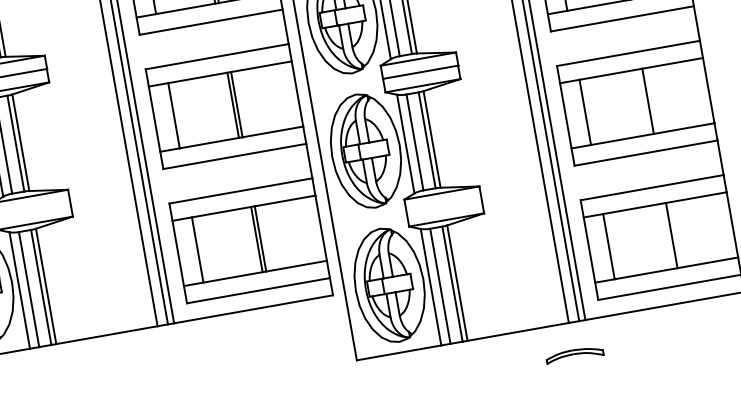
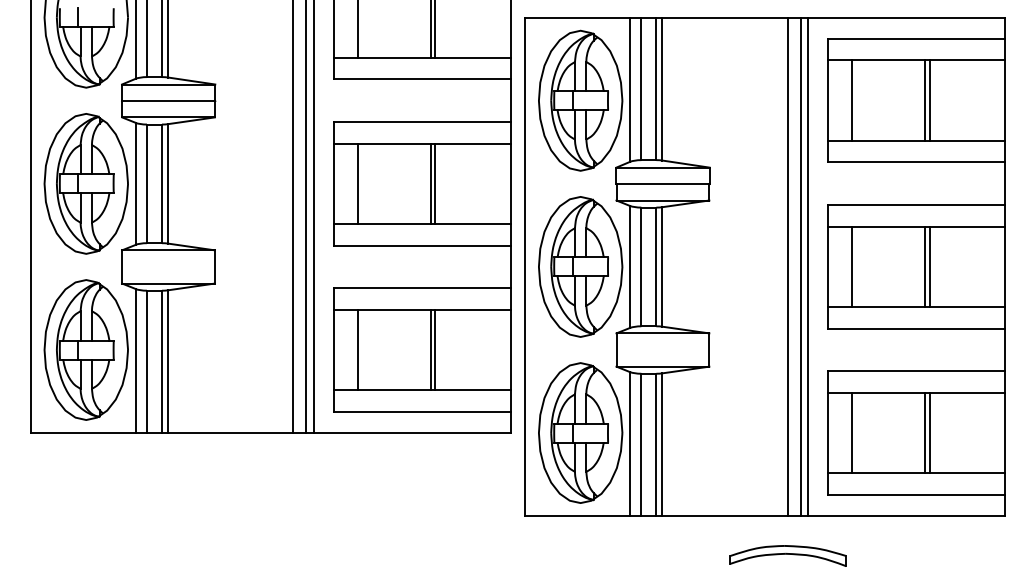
line: (644, 101) -> (925, 266), added
line: (668, 235) -> (925, 432), added
part: (574, 354) -> (787, 555), size x1.67

